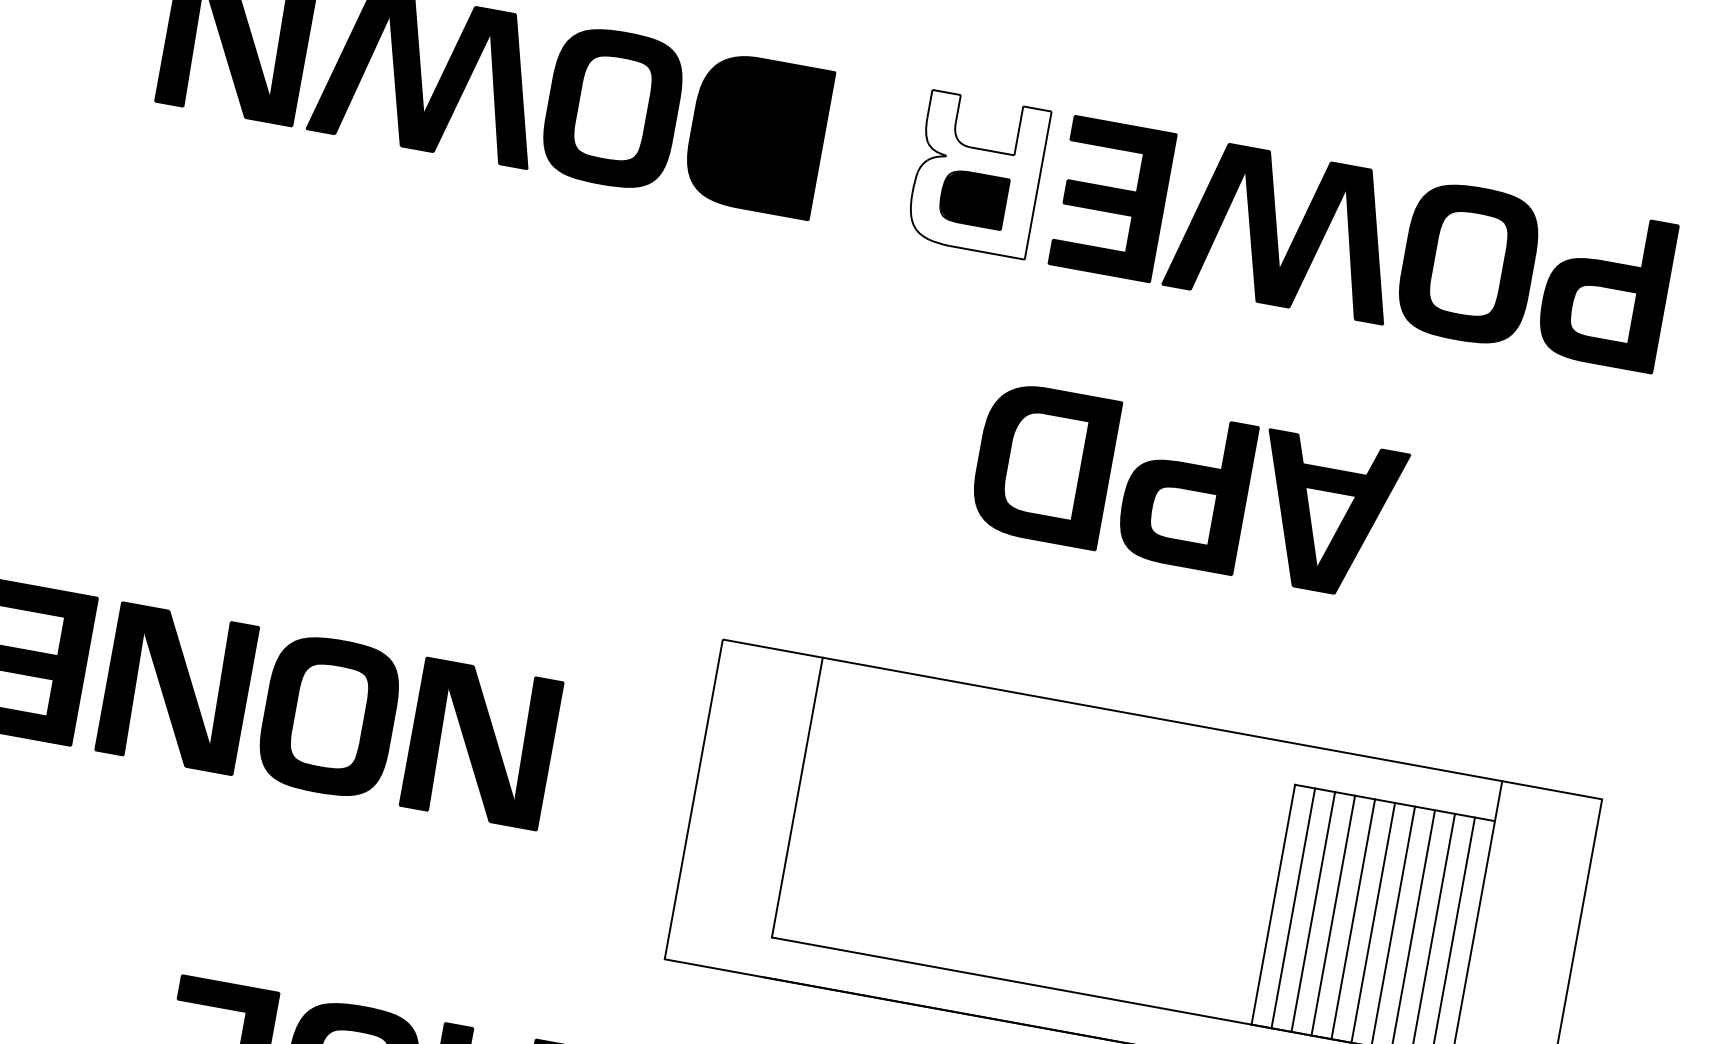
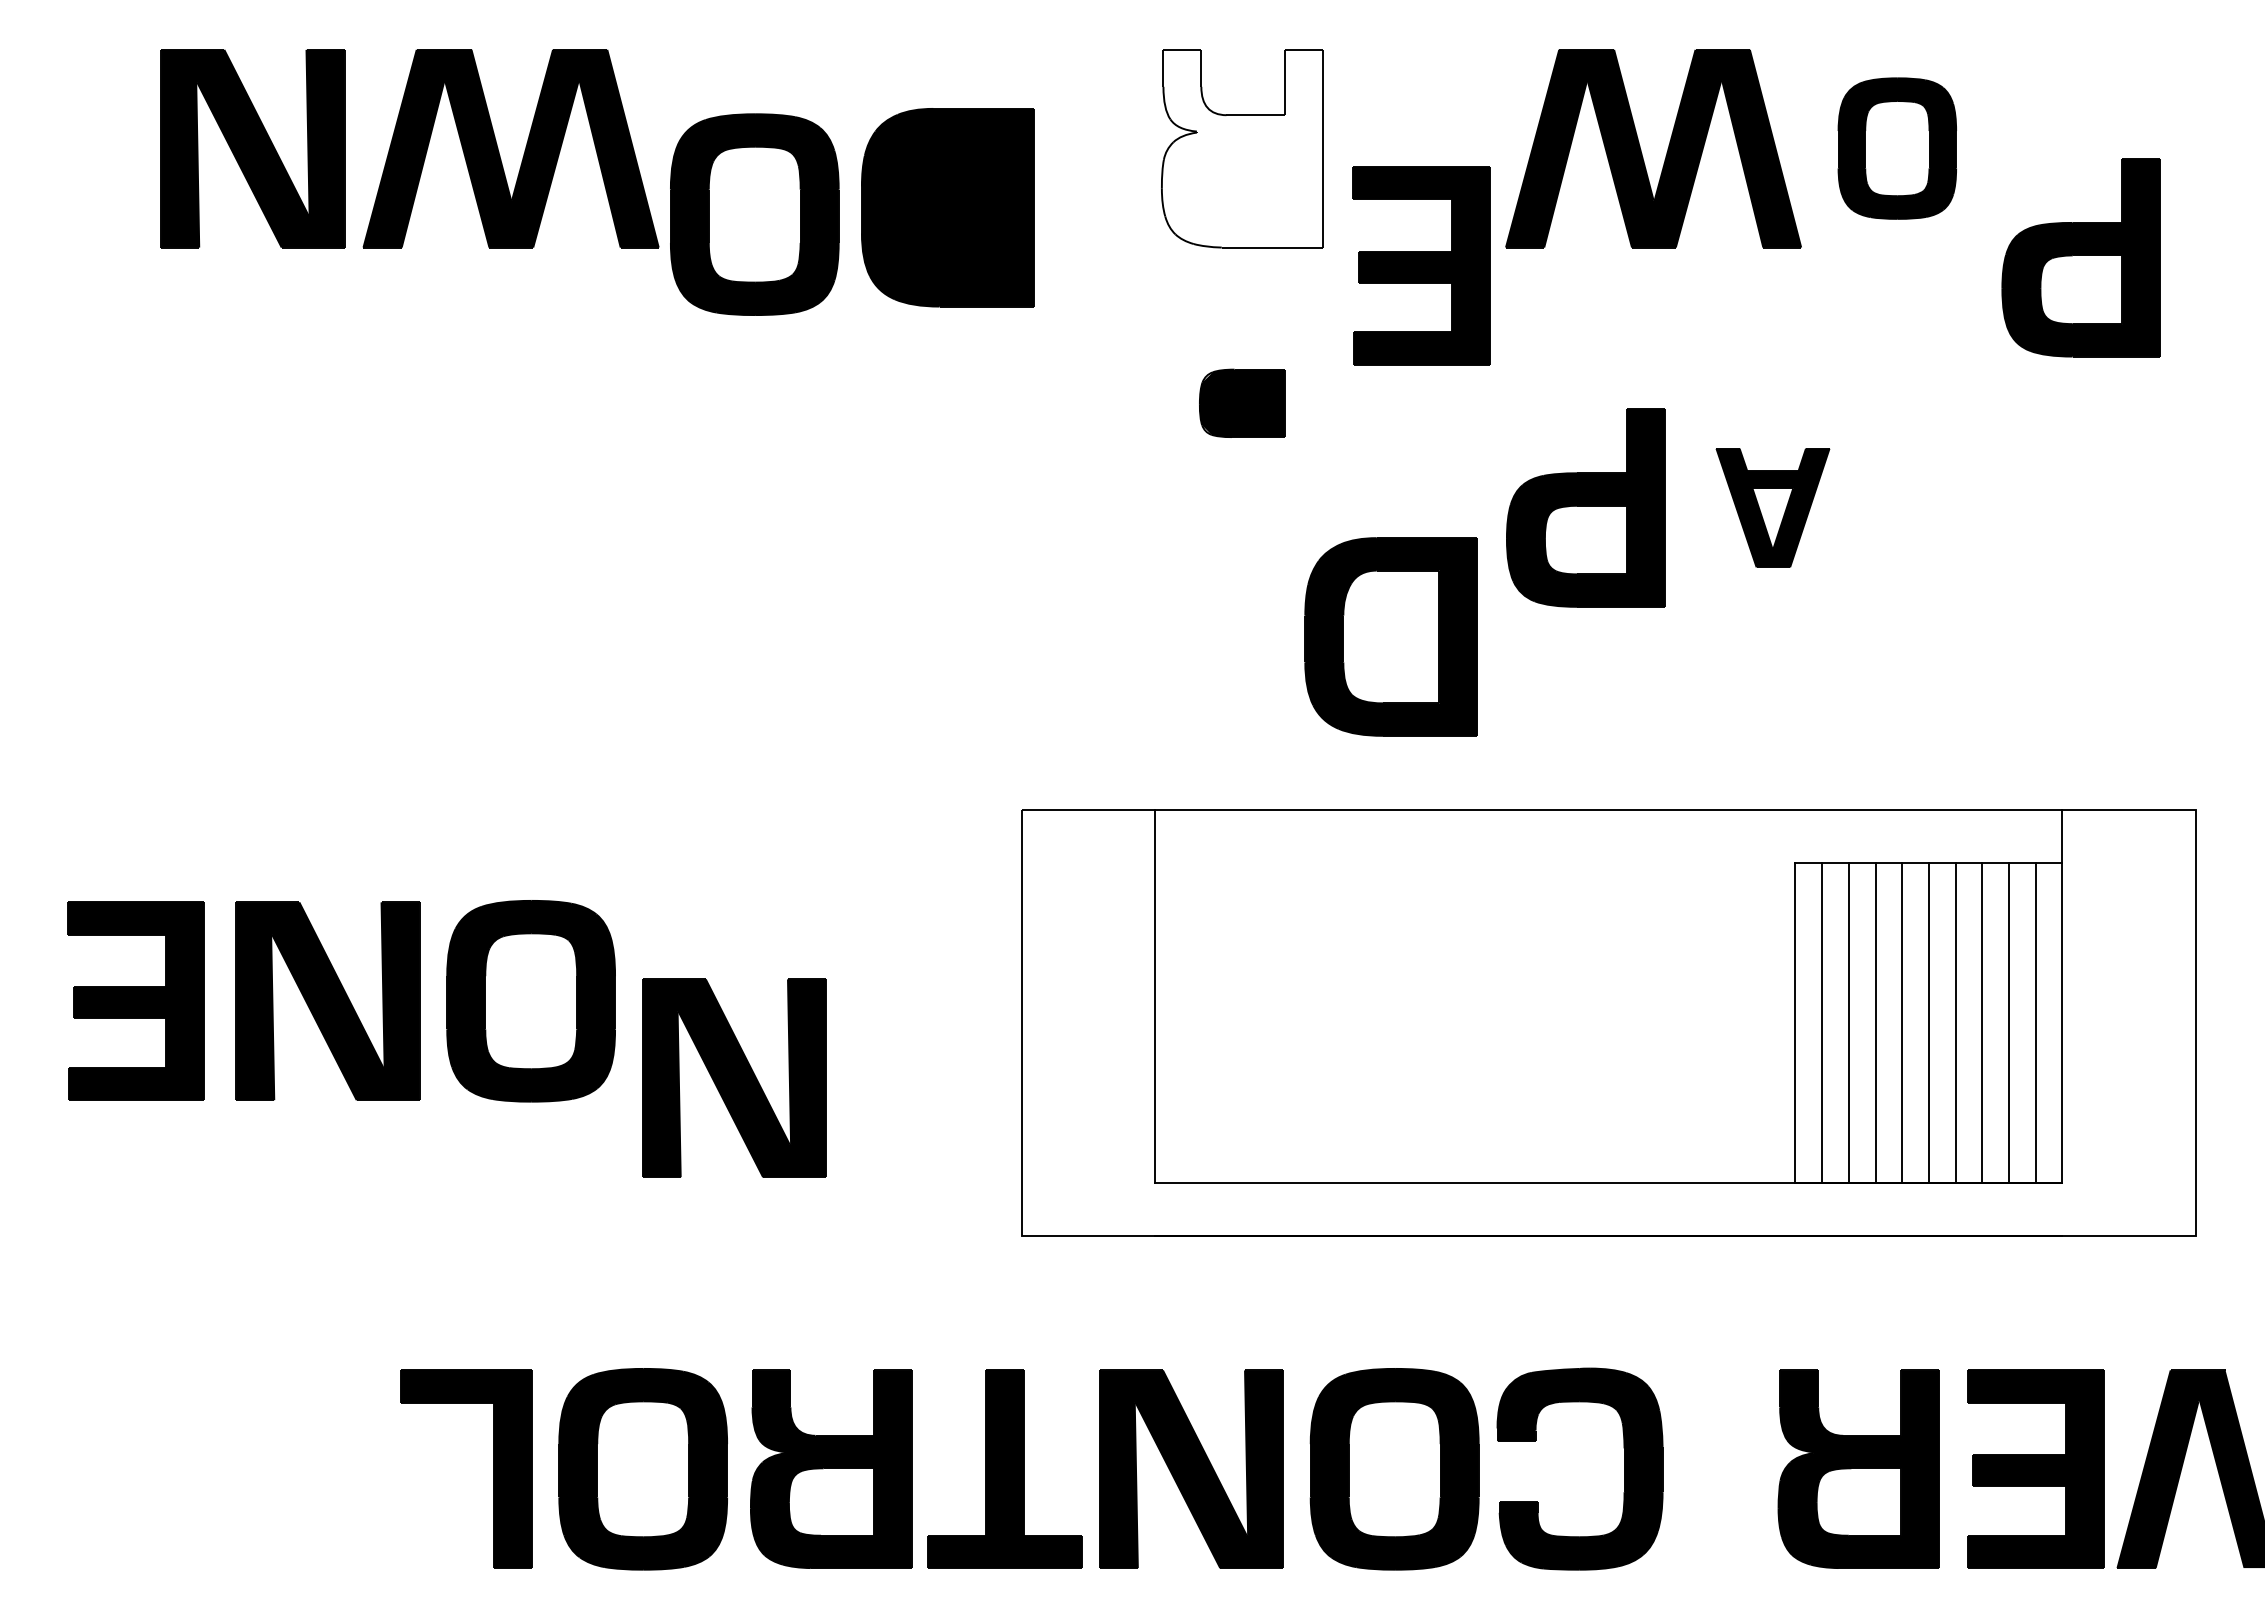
part: (612, 108) -> (754, 214), moved
part: (757, 134) -> (947, 207), moved
part: (973, 198) -> (1242, 402), moved
part: (1112, 198) -> (1421, 265), moved
part: (1468, 263) -> (1897, 148), size x0.7
part: (1605, 288) -> (2080, 257), moved
part: (1043, 464) -> (1390, 636), moved
part: (1326, 515) -> (1772, 507), size x0.6
part: (481, 743) -> (734, 1077), moved

